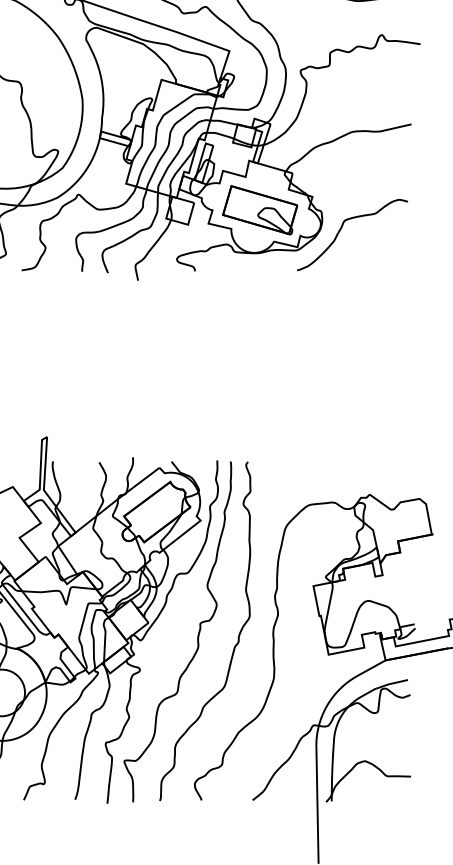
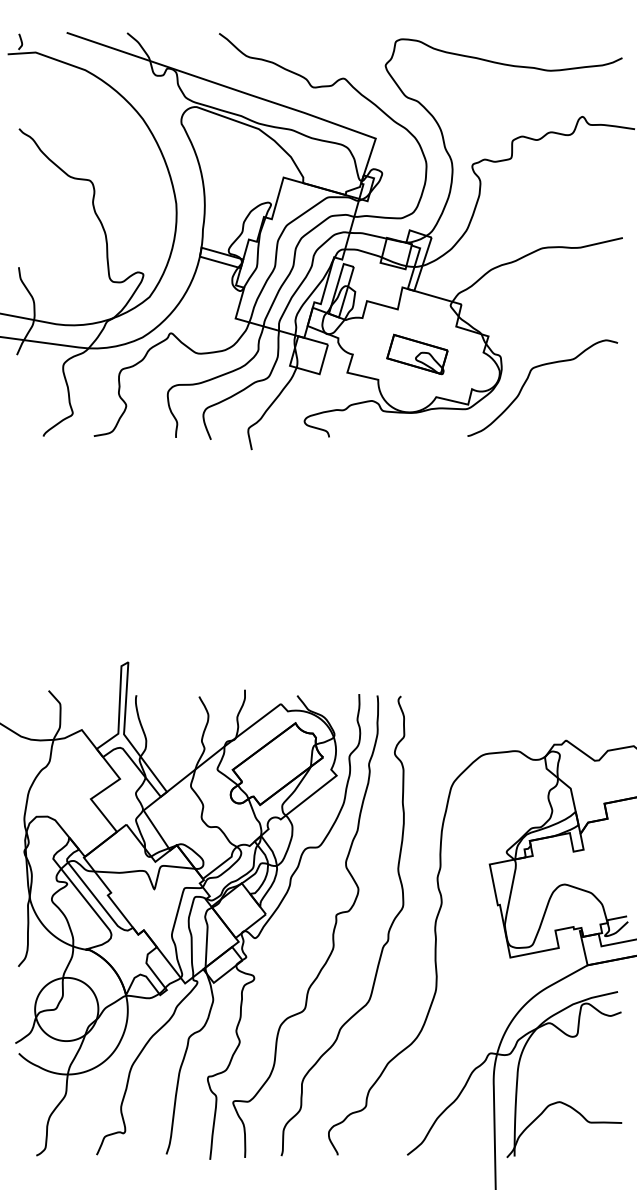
part: (260, 210) -> (417, 354), size x0.6

